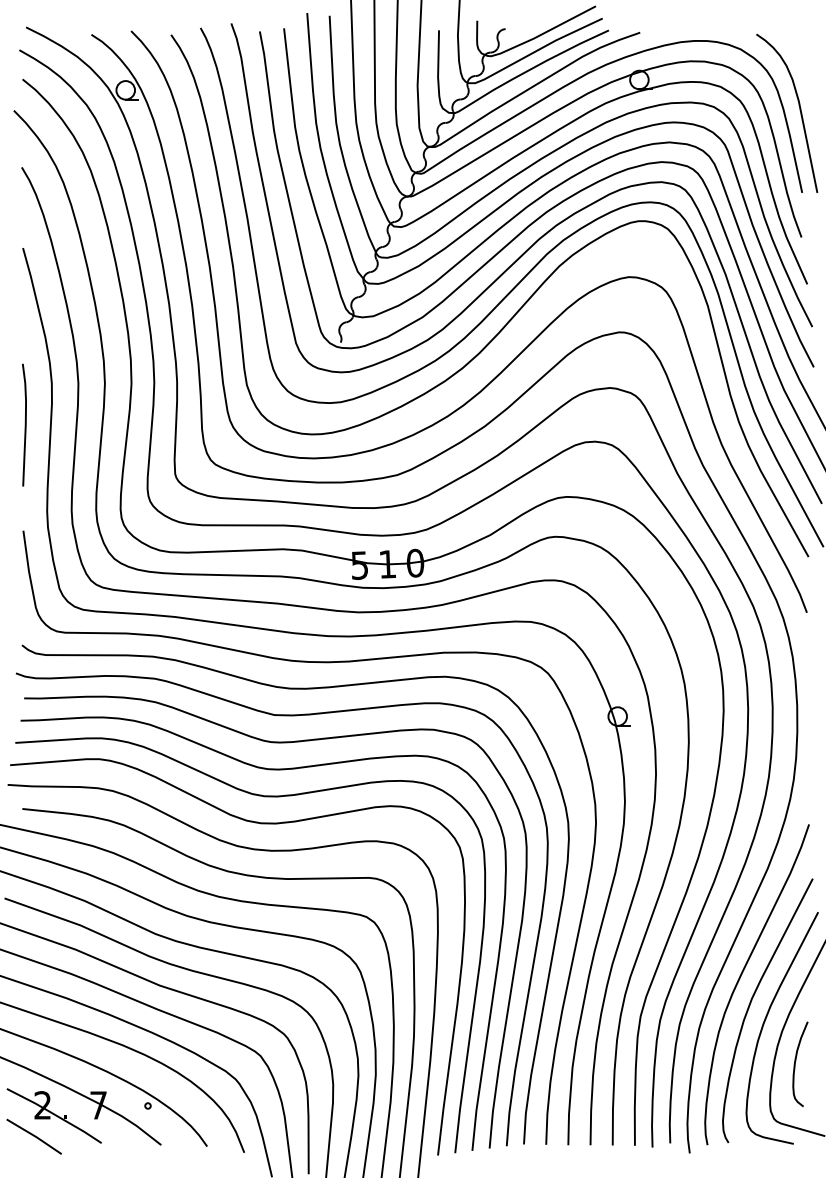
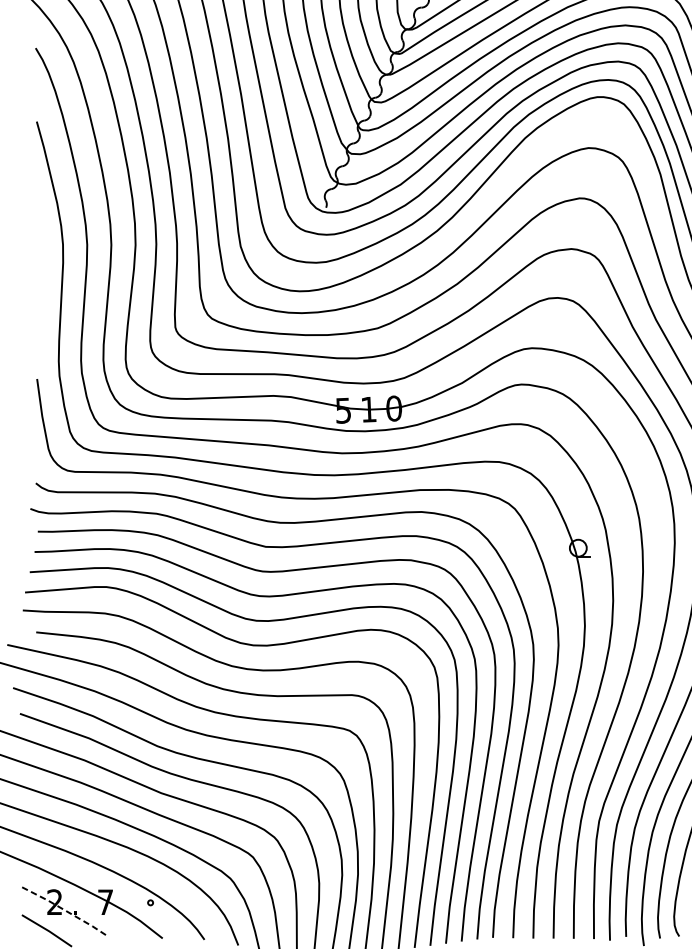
line: (24, 424) -> (38, 282), removed
line: (55, 1115) -> (66, 911), solid -> dashed

